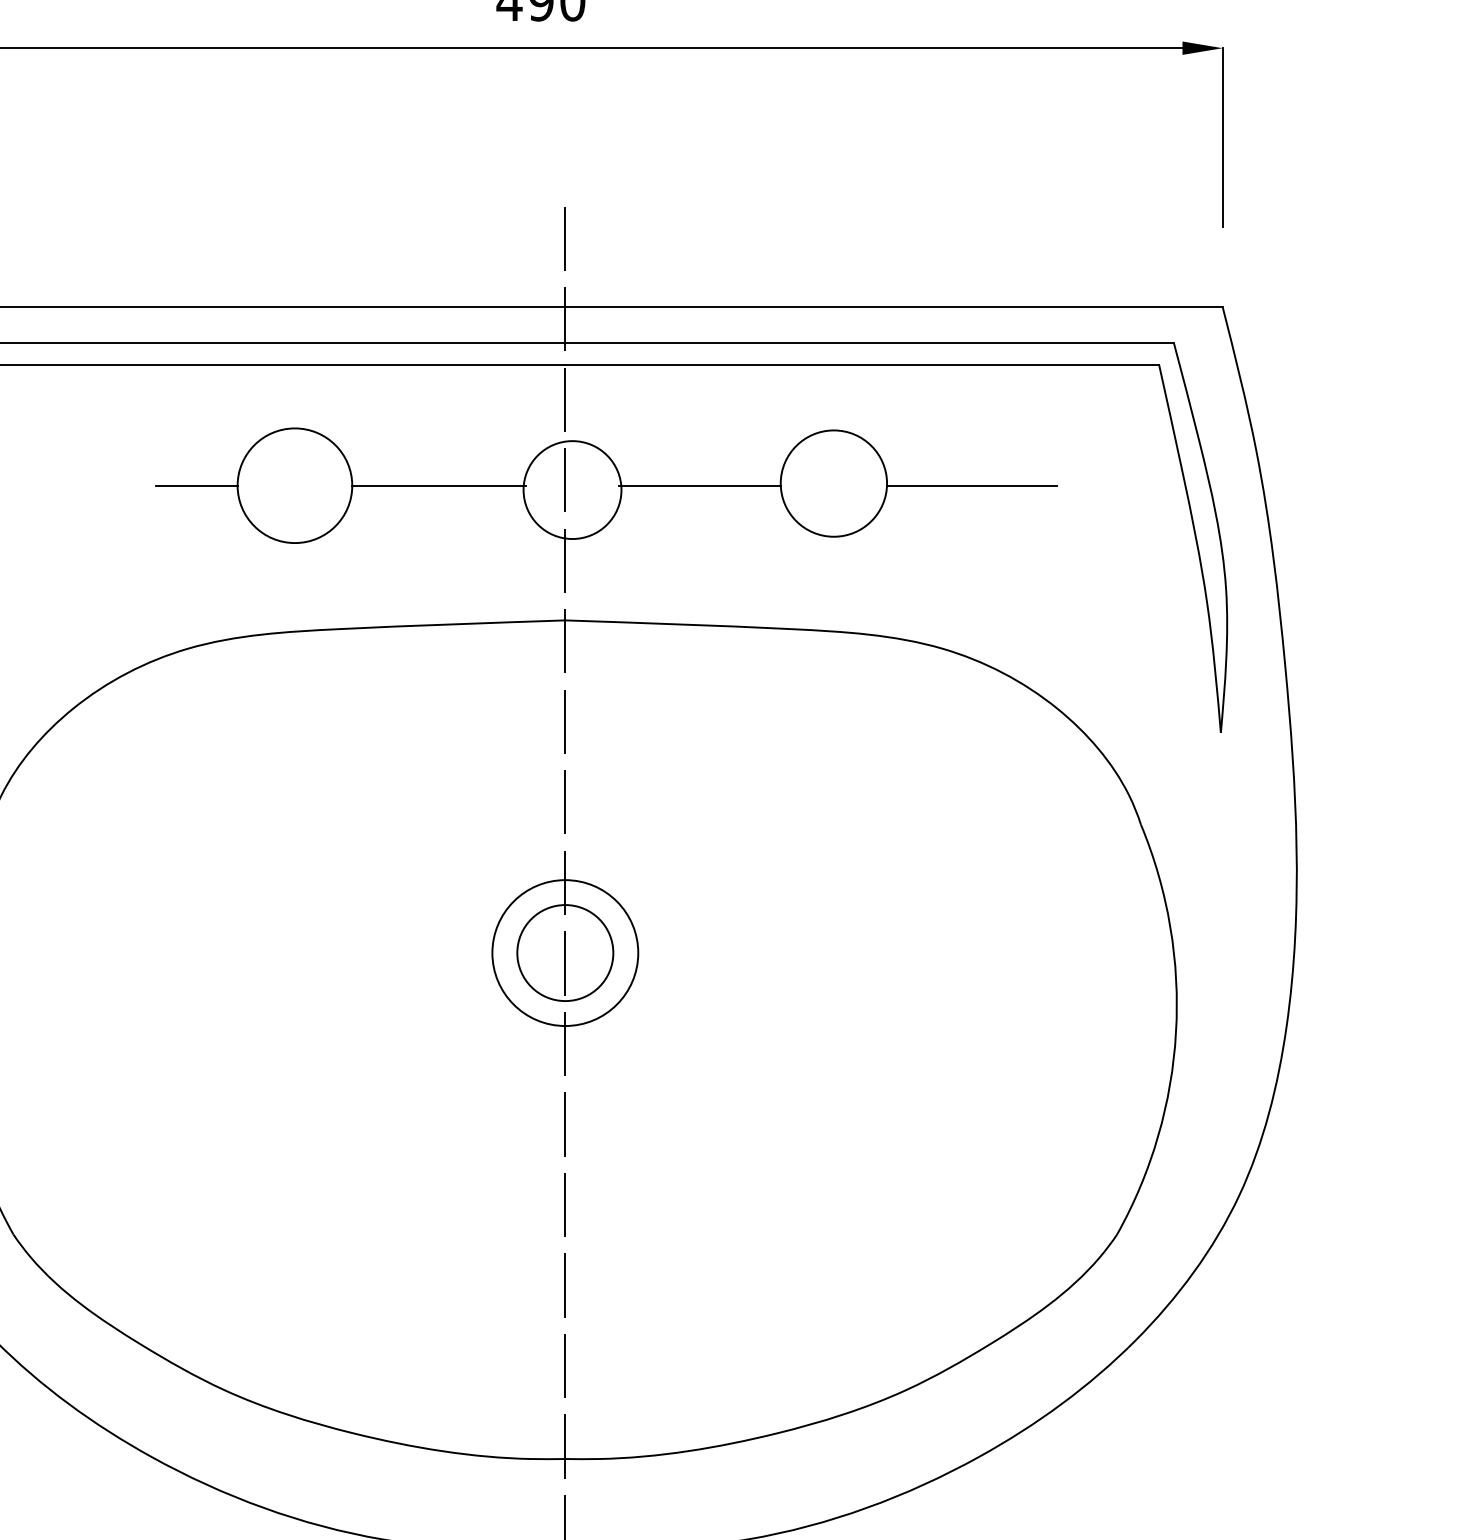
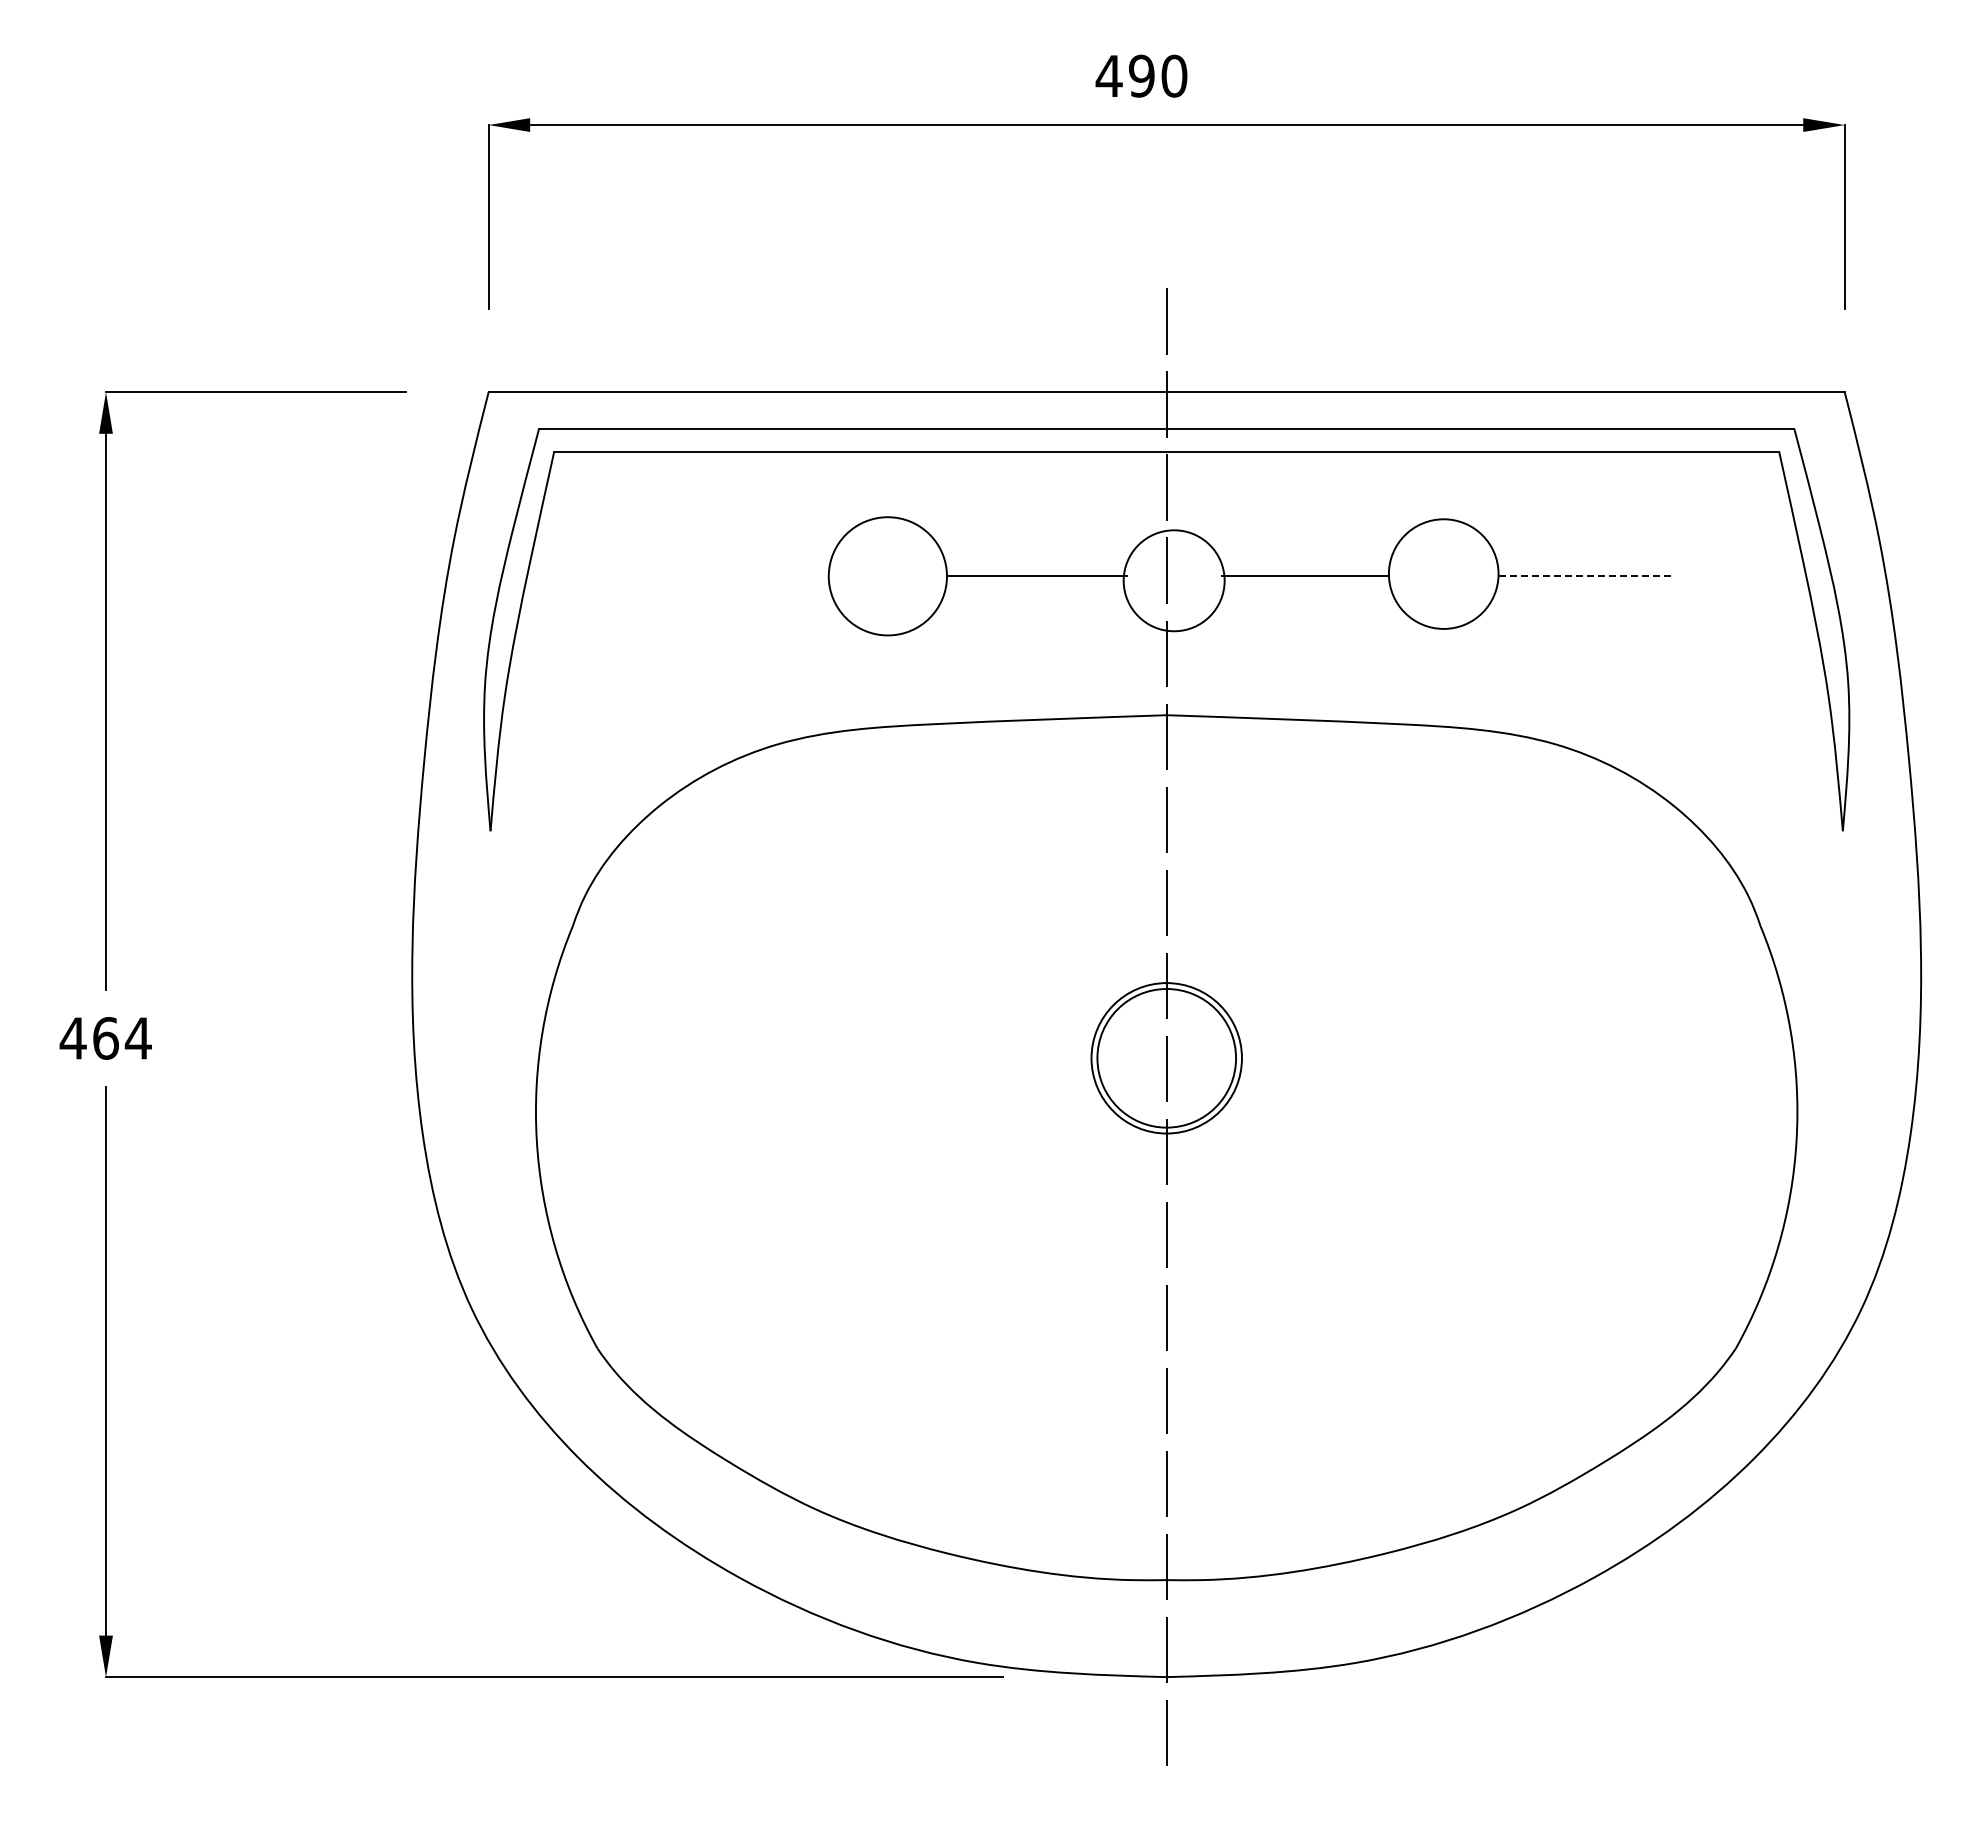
line: (196, 485) -> (786, 576), removed
line: (972, 485) -> (1586, 576), solid -> dashed
circle: (565, 952) -> (1166, 1057), size x1.4

